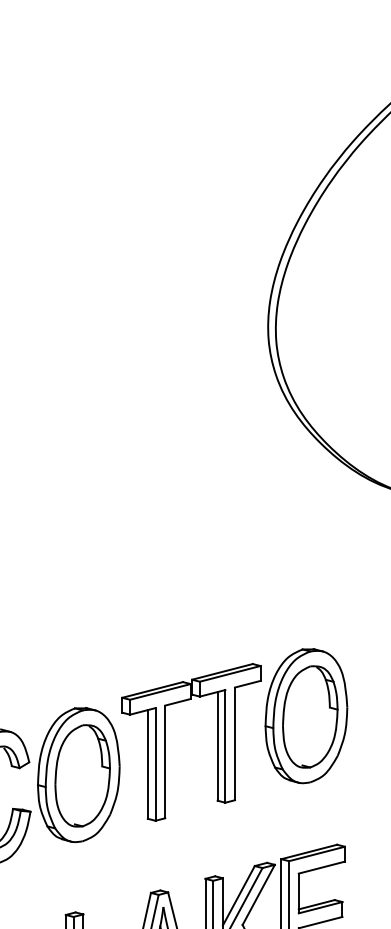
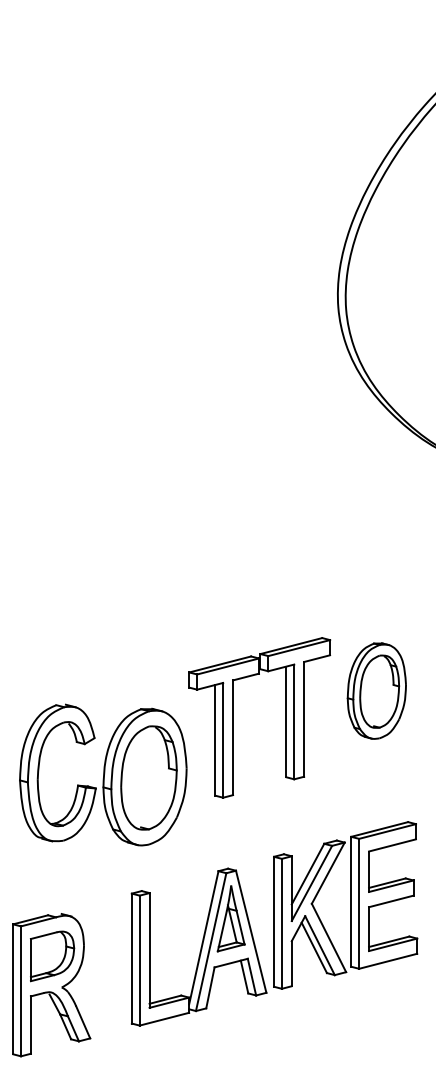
part: (306, 715) -> (376, 690), size x0.7
part: (78, 774) -> (144, 776), moved

